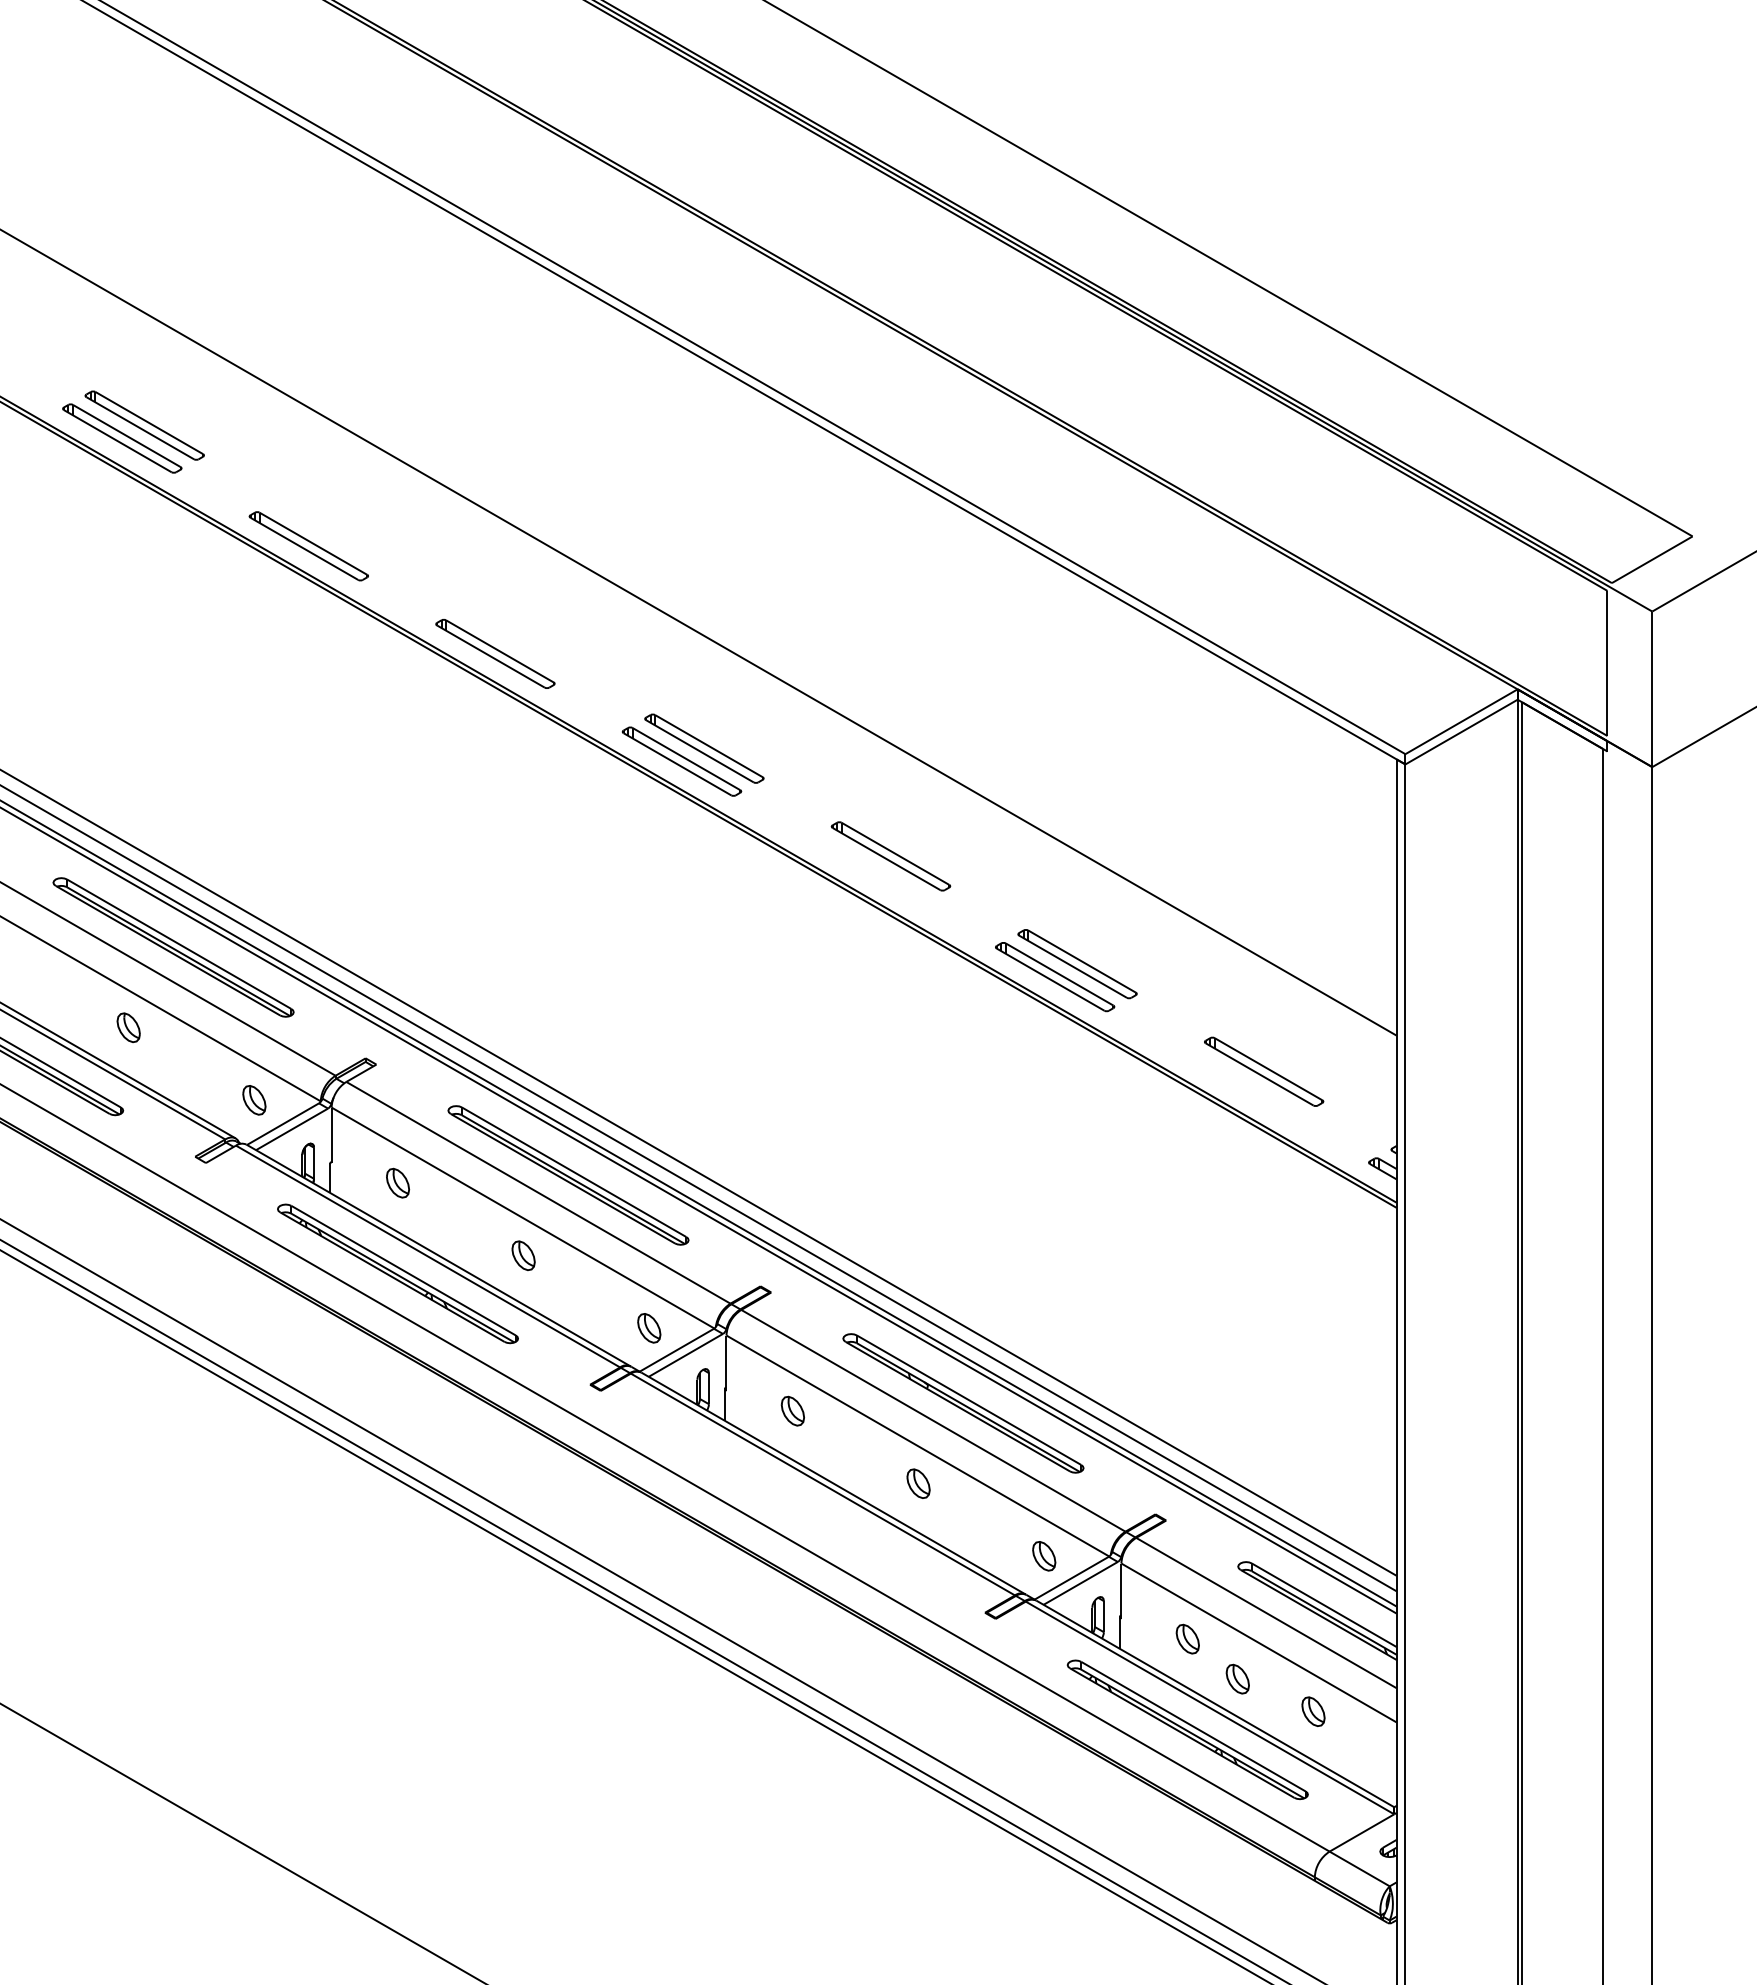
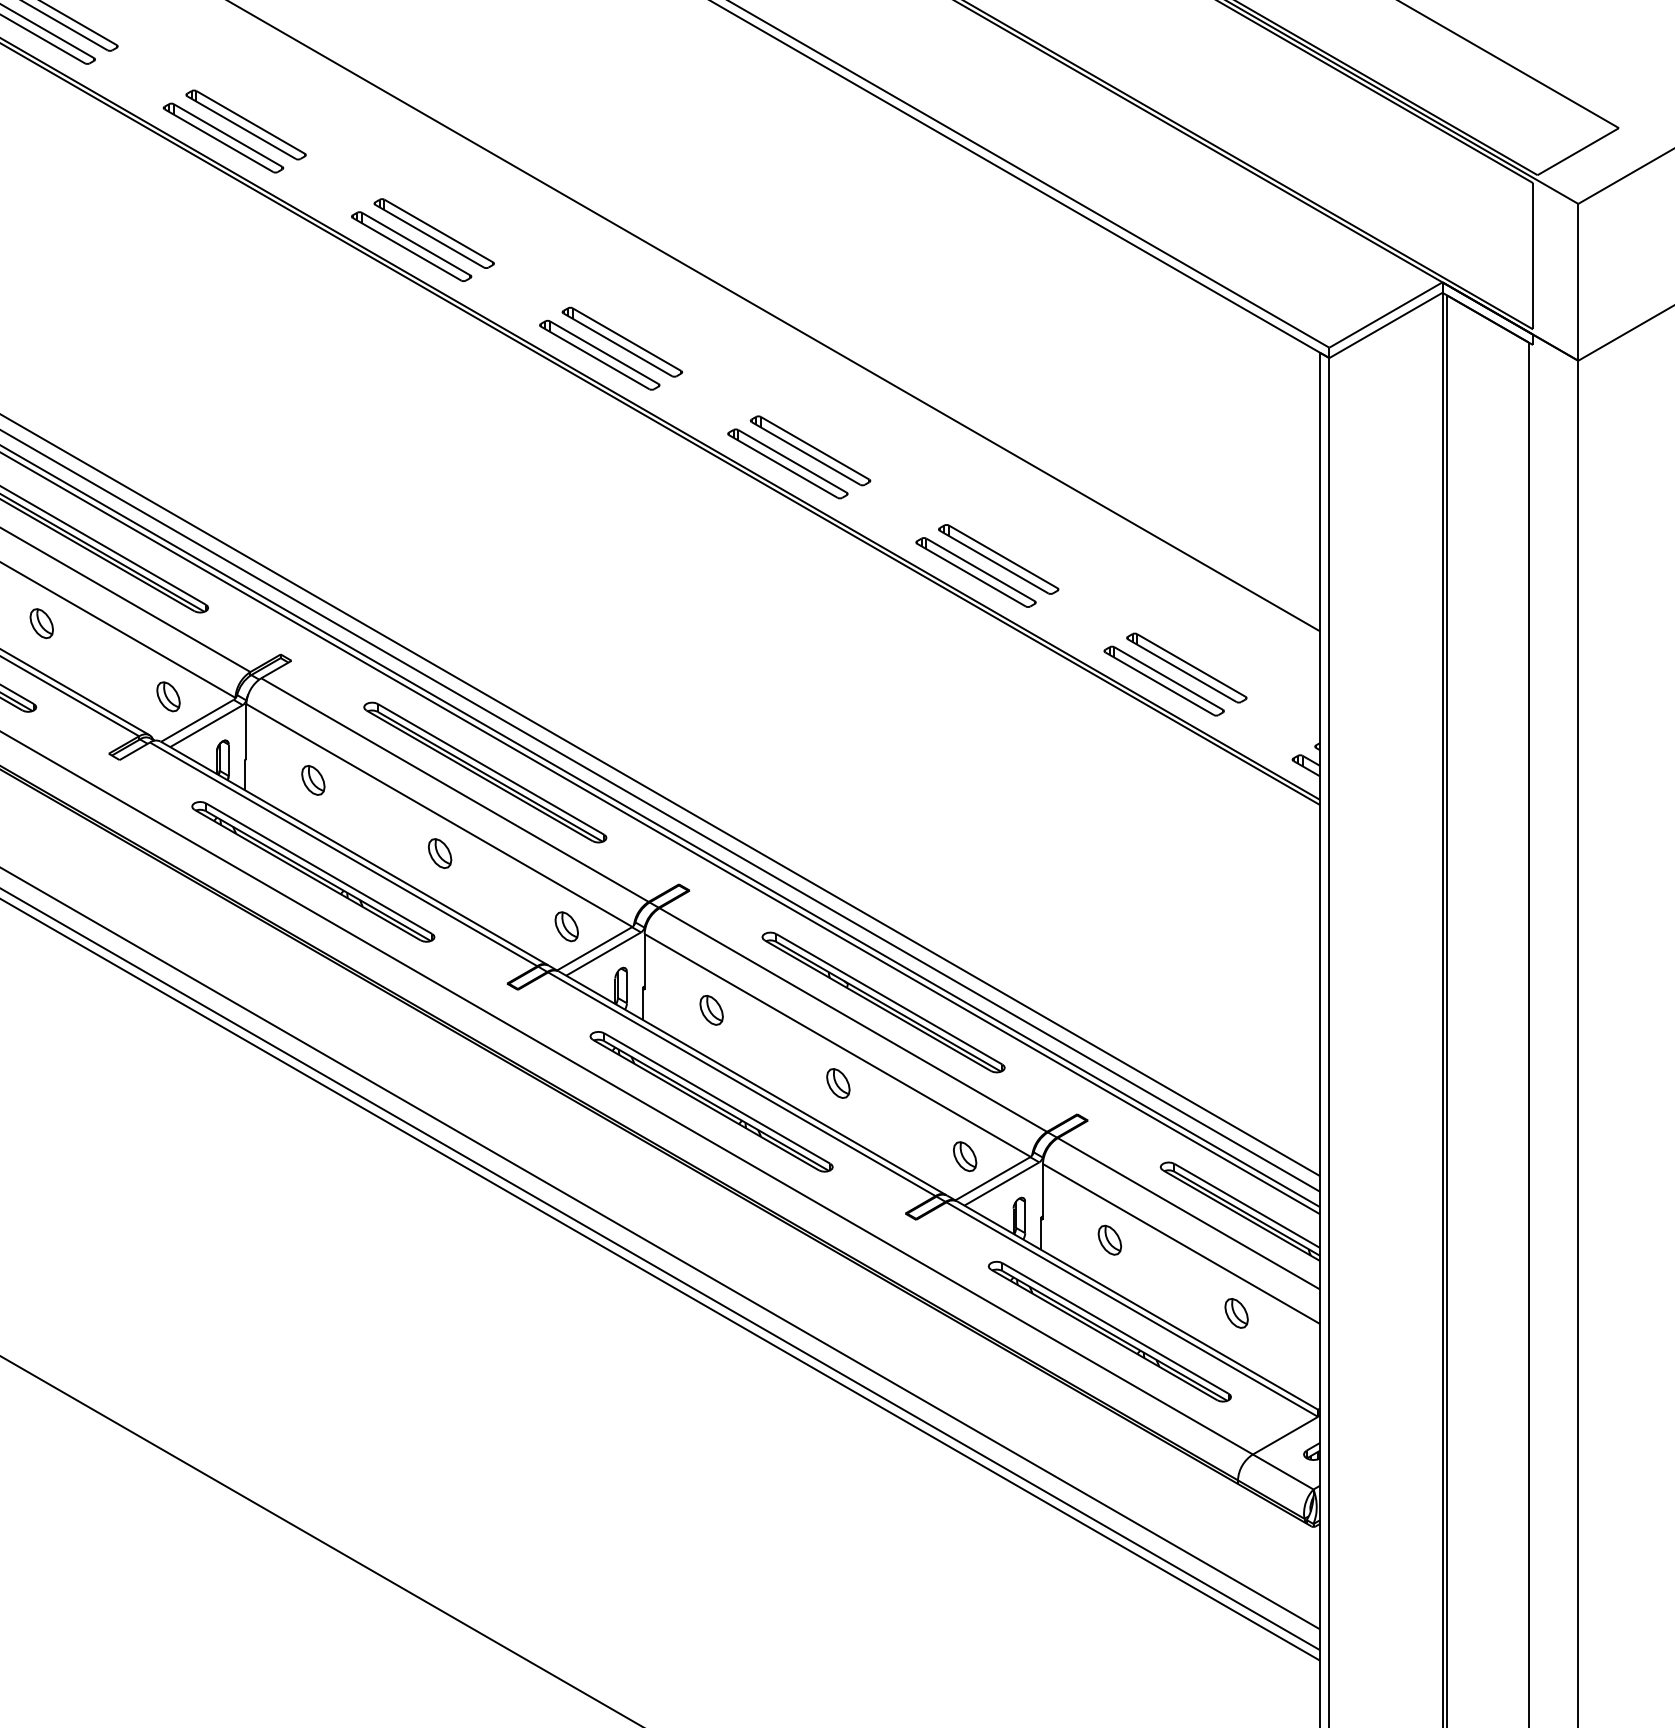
part: (331, 533) -> (246, 125), added
part: (517, 640) -> (433, 233), added
part: (868, 869) -> (787, 464), added
part: (1241, 1084) -> (1164, 680), added
part: (792, 1501) -> (711, 1101), added
part: (1237, 1678) -> (1159, 1279), removed

